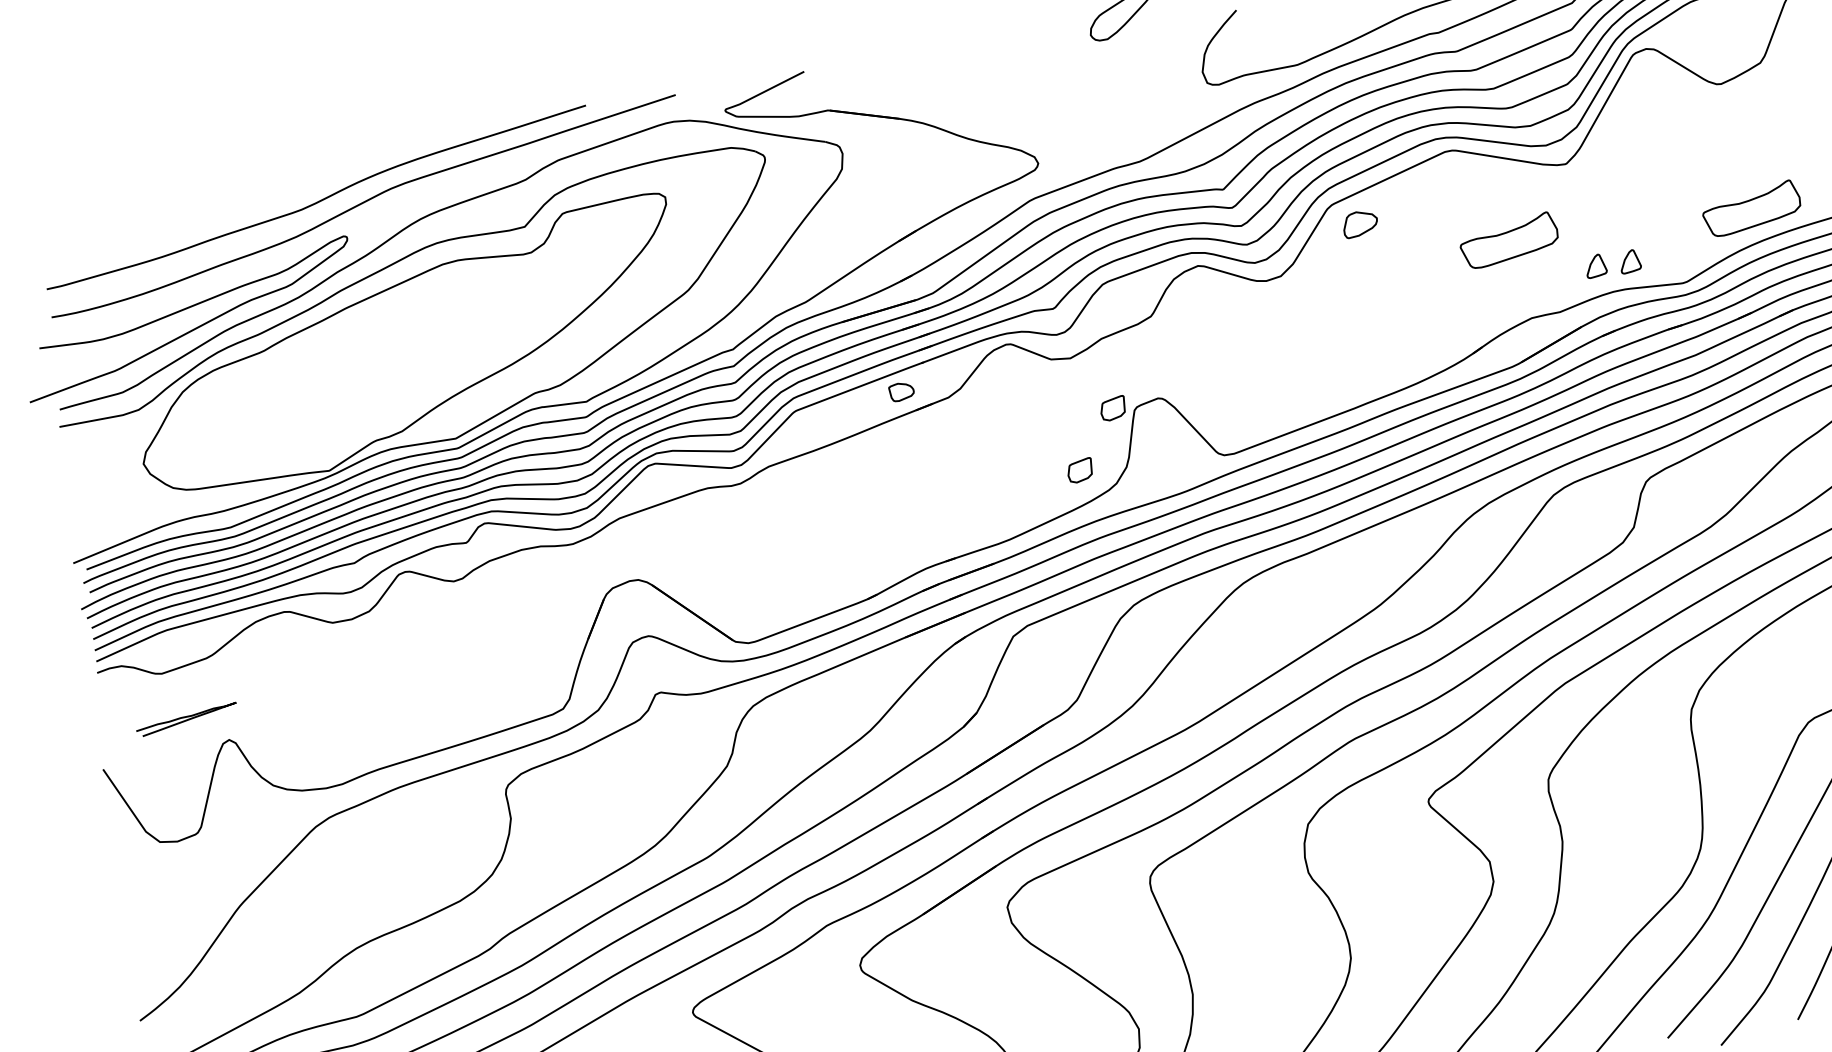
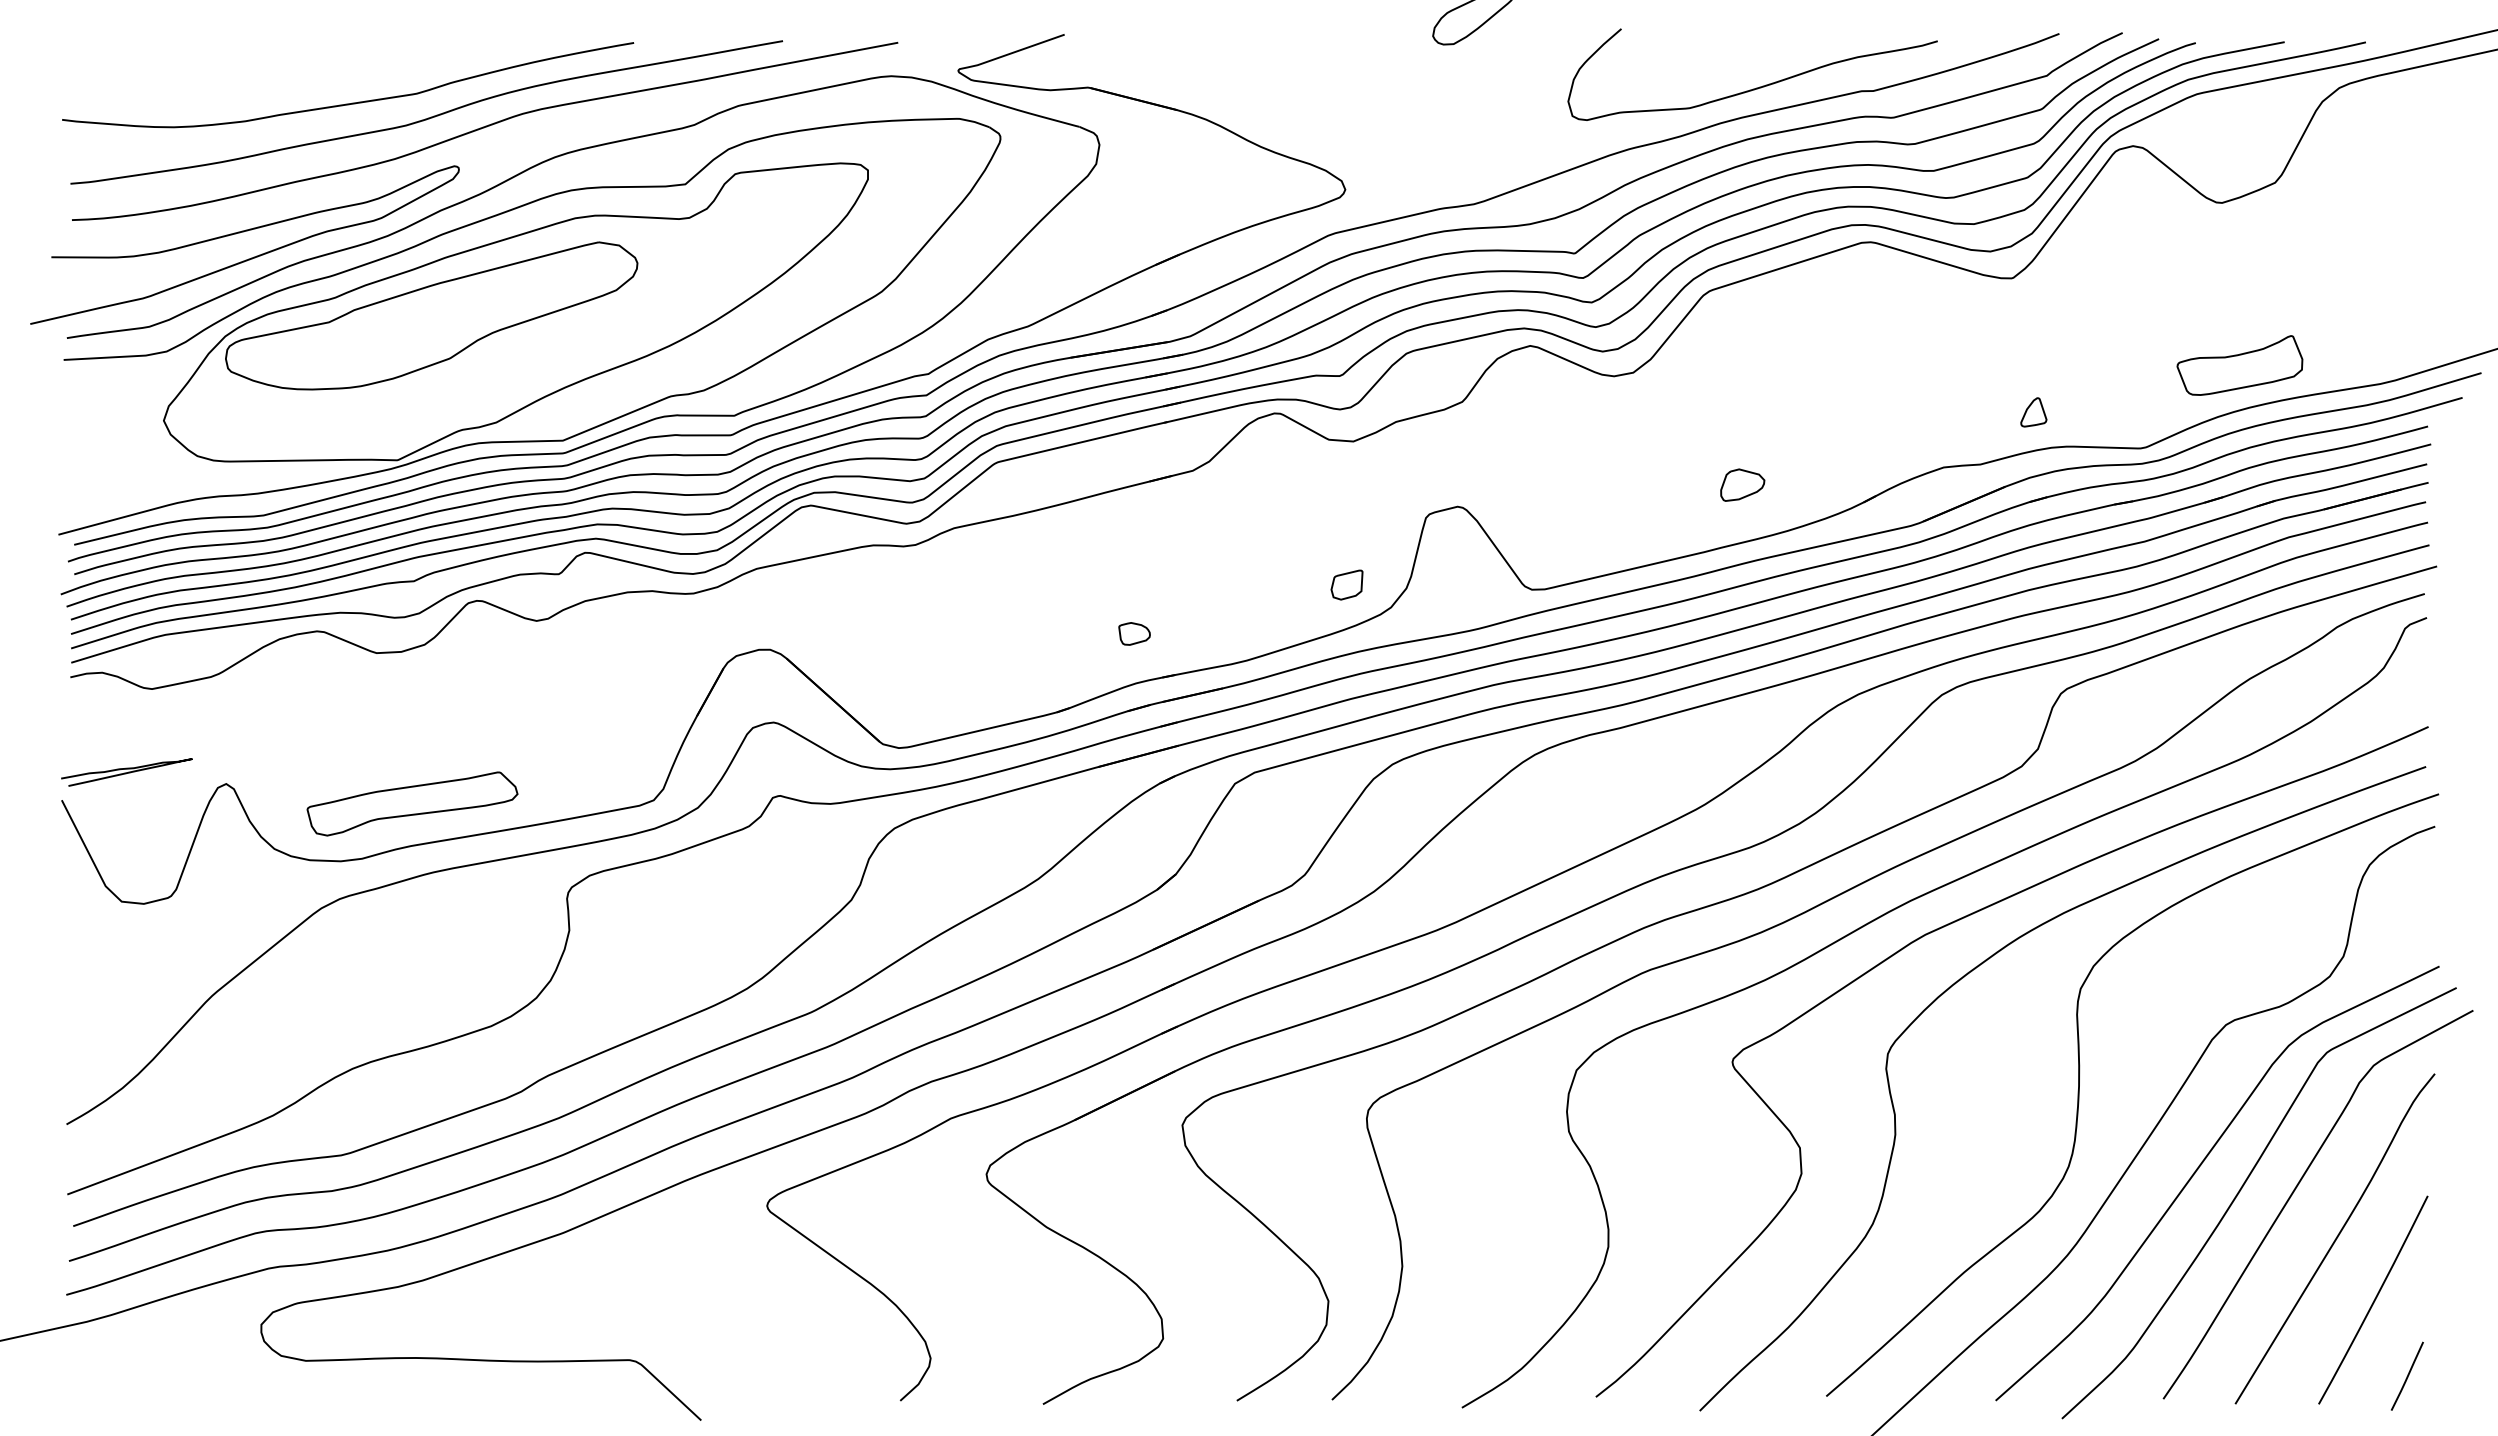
curve: (257, 197) -> (352, 102), added
part: (1360, 223) -> (1742, 484), moved
part: (1508, 240) -> (1927, 365), removed
part: (1630, 261) -> (2077, 412), removed
part: (340, 354) -> (431, 315), added
part: (901, 391) -> (1134, 633), moved
part: (1112, 408) -> (1398, 511), removed
curve: (186, 719) -> (126, 772), moved
part: (376, 736) -> (412, 803), added

